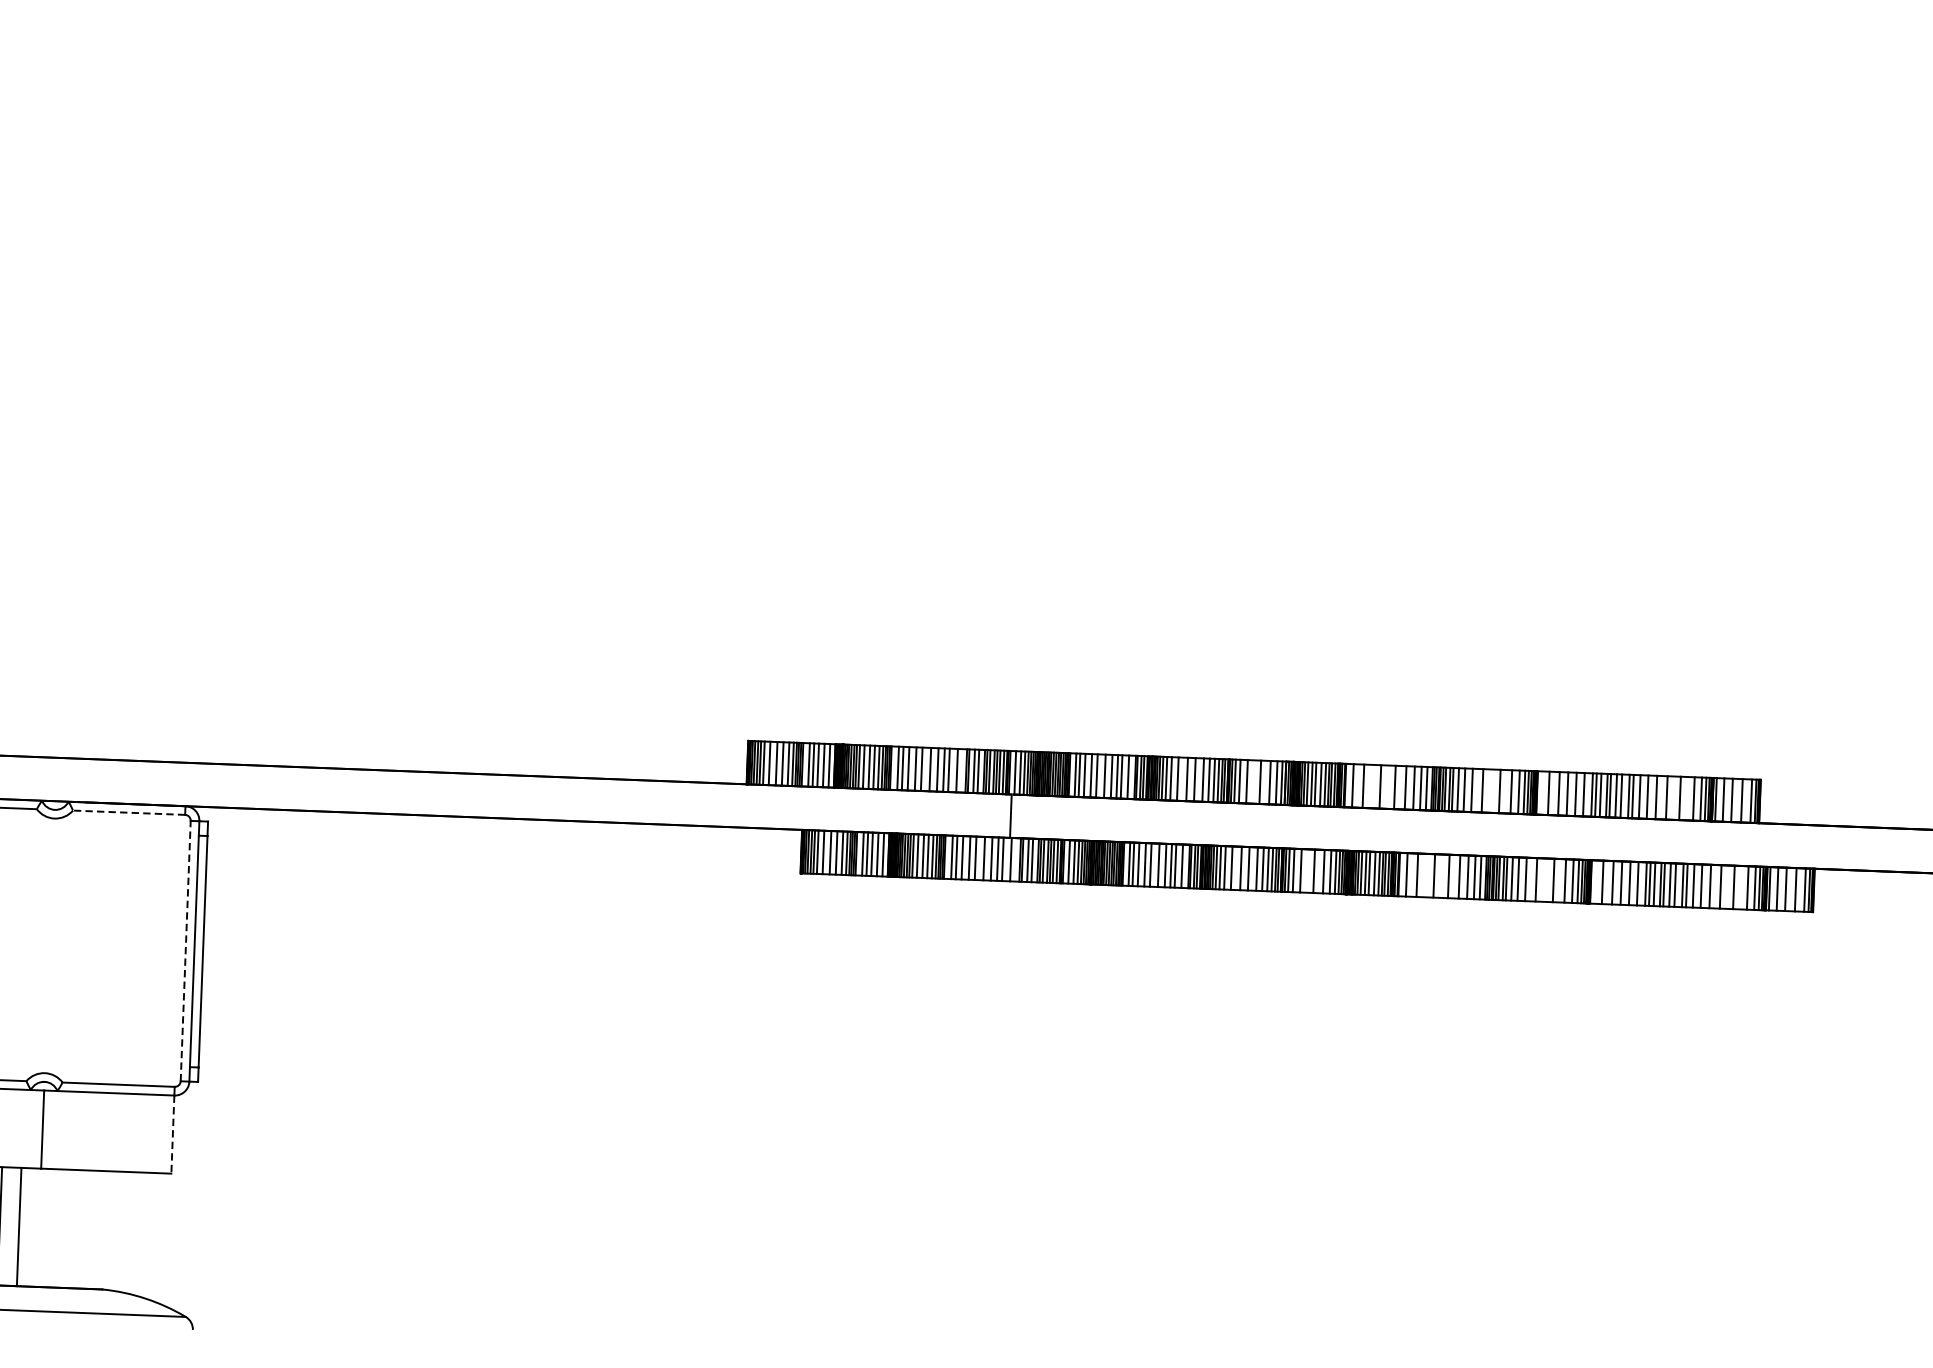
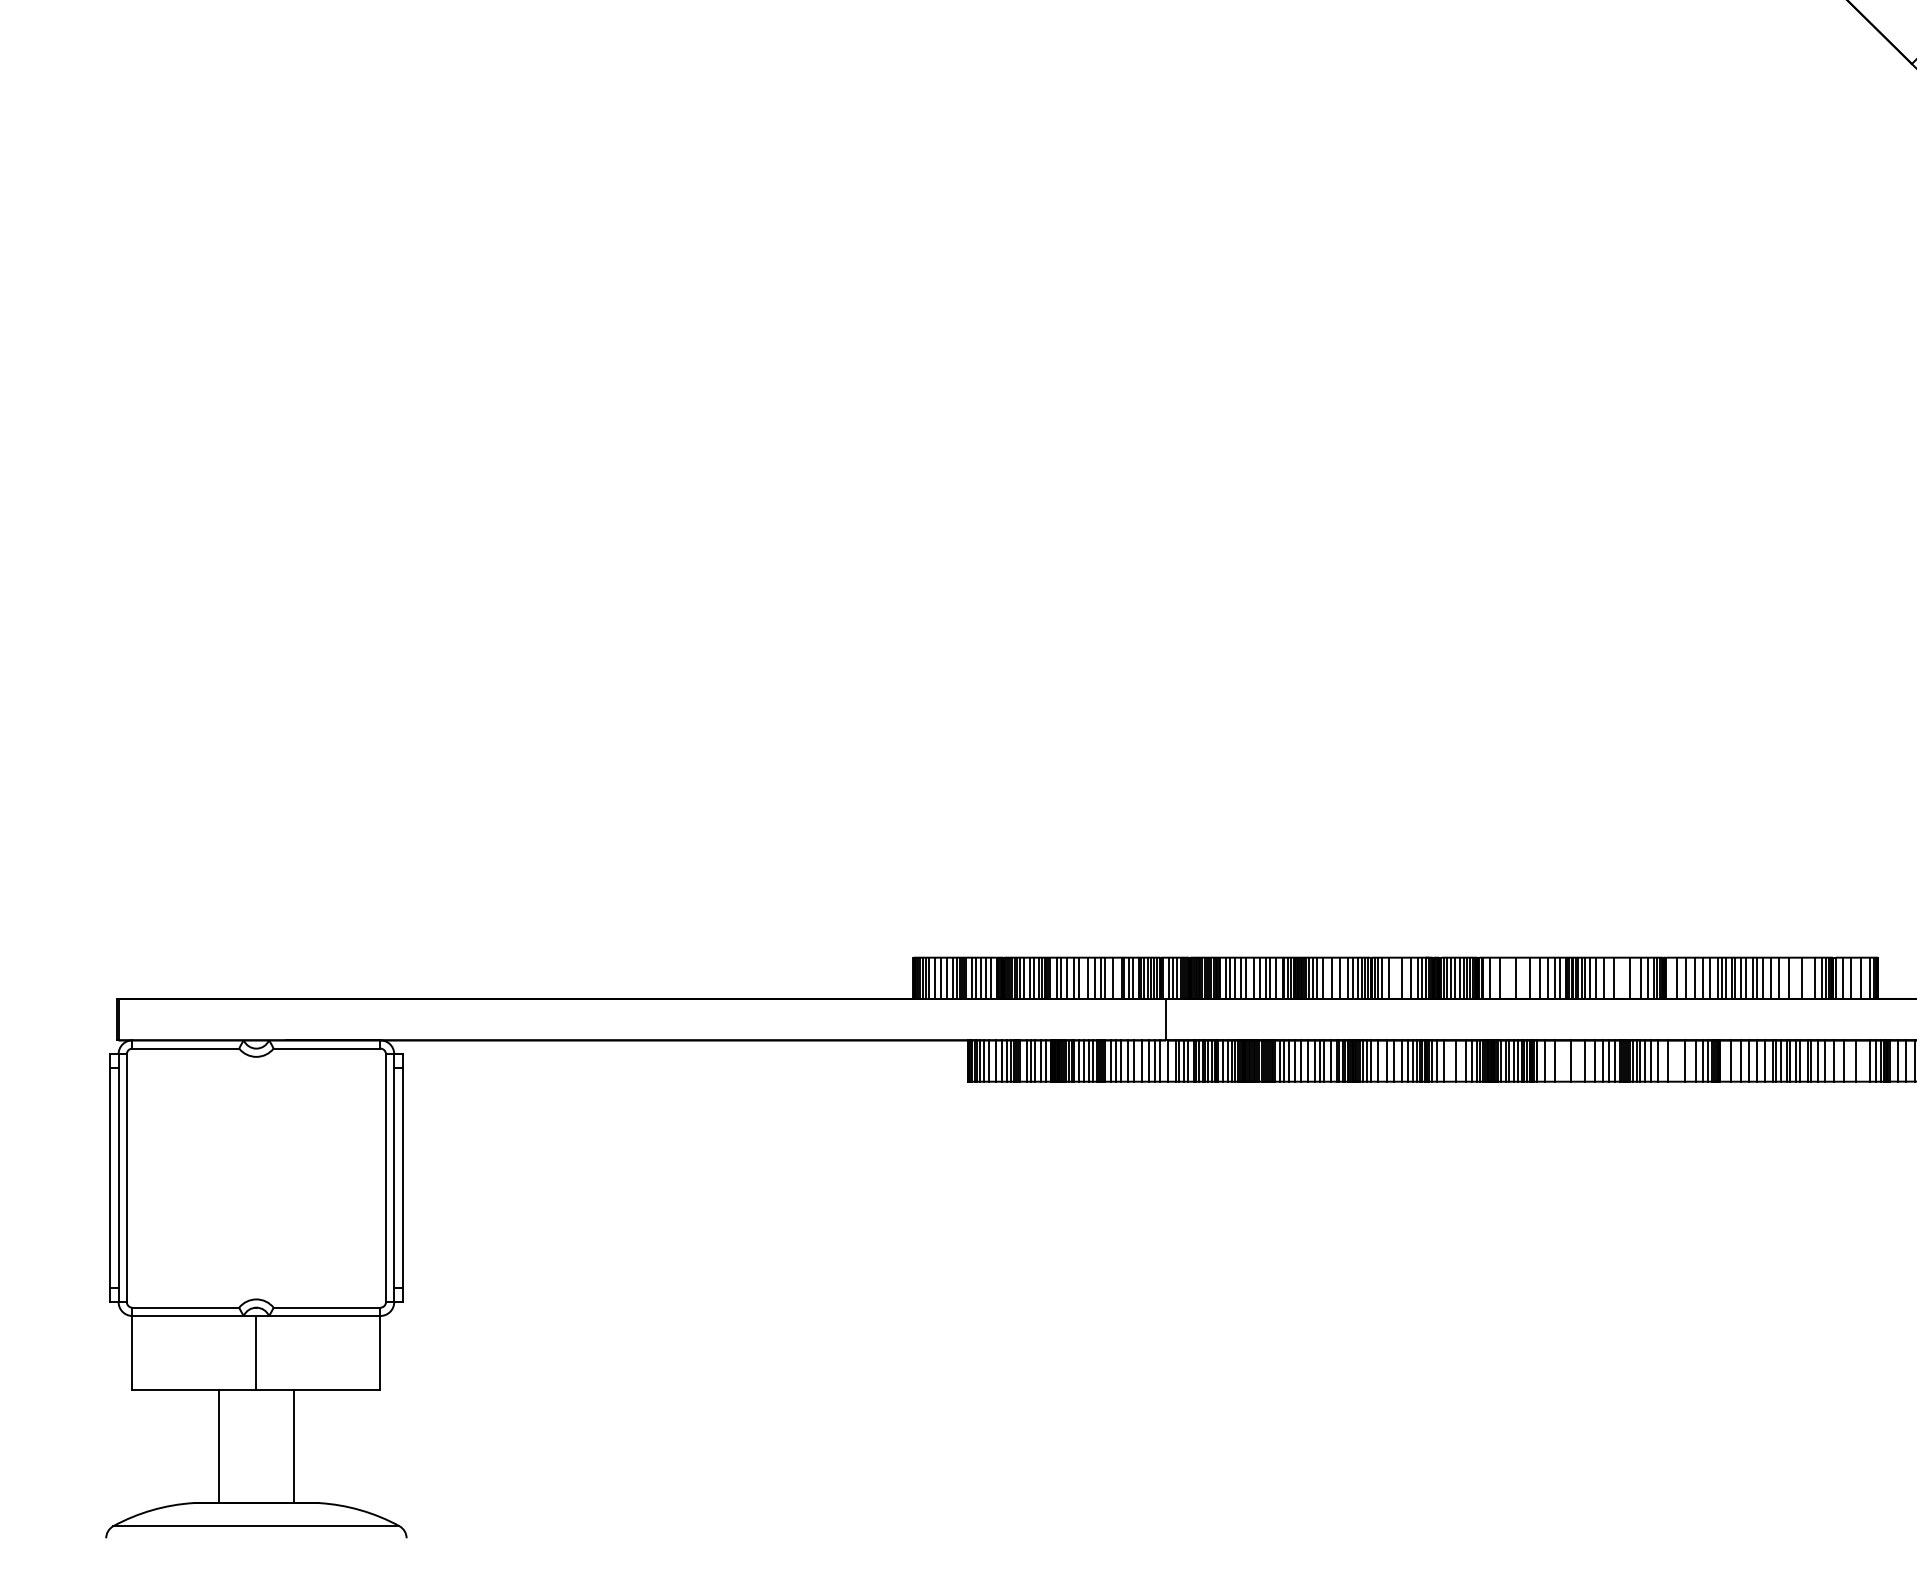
line: (128, 812) -> (326, 1048), dashed -> solid
line: (185, 950) -> (385, 1177), dashed -> solid
line: (172, 1134) -> (380, 1353), dashed -> solid
line: (19, 1226) -> (293, 1446), moved

